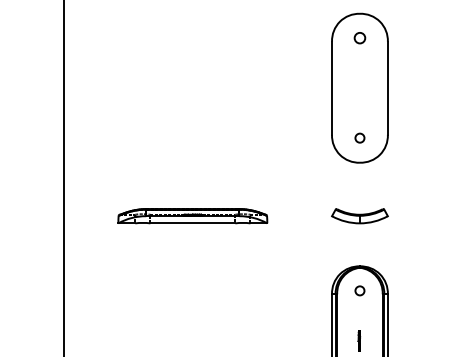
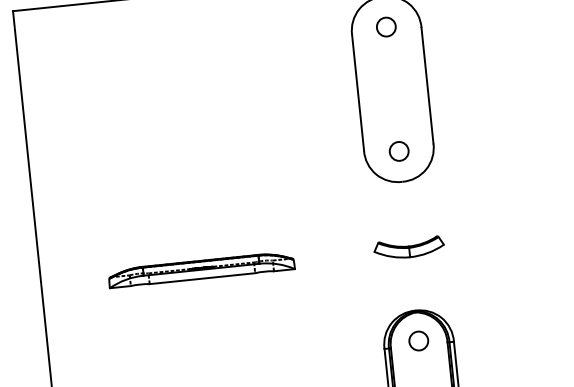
circle: (359, 37) -> (385, 26), size x1.43
circle: (359, 137) -> (398, 150), size x1.67
circle: (359, 290) -> (418, 340), size x1.67

